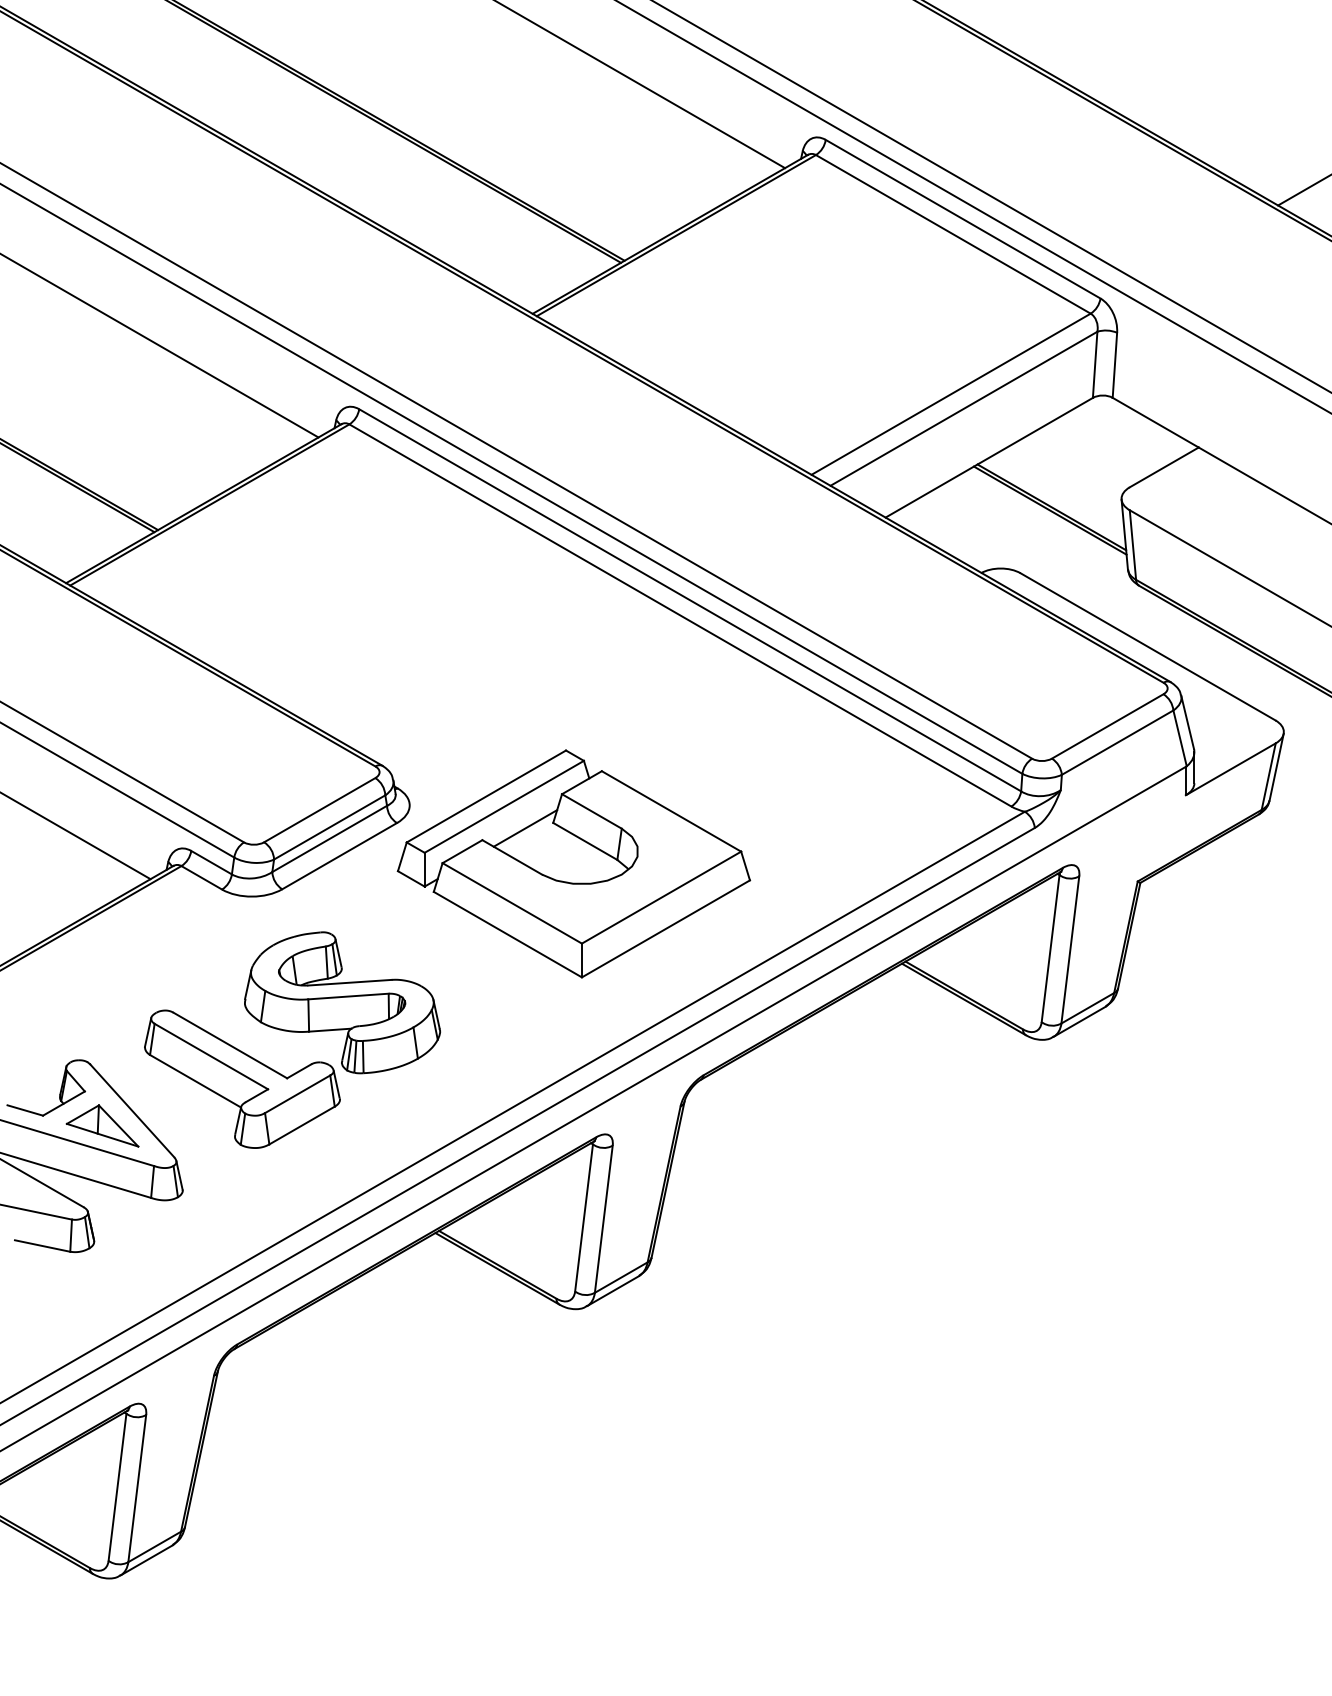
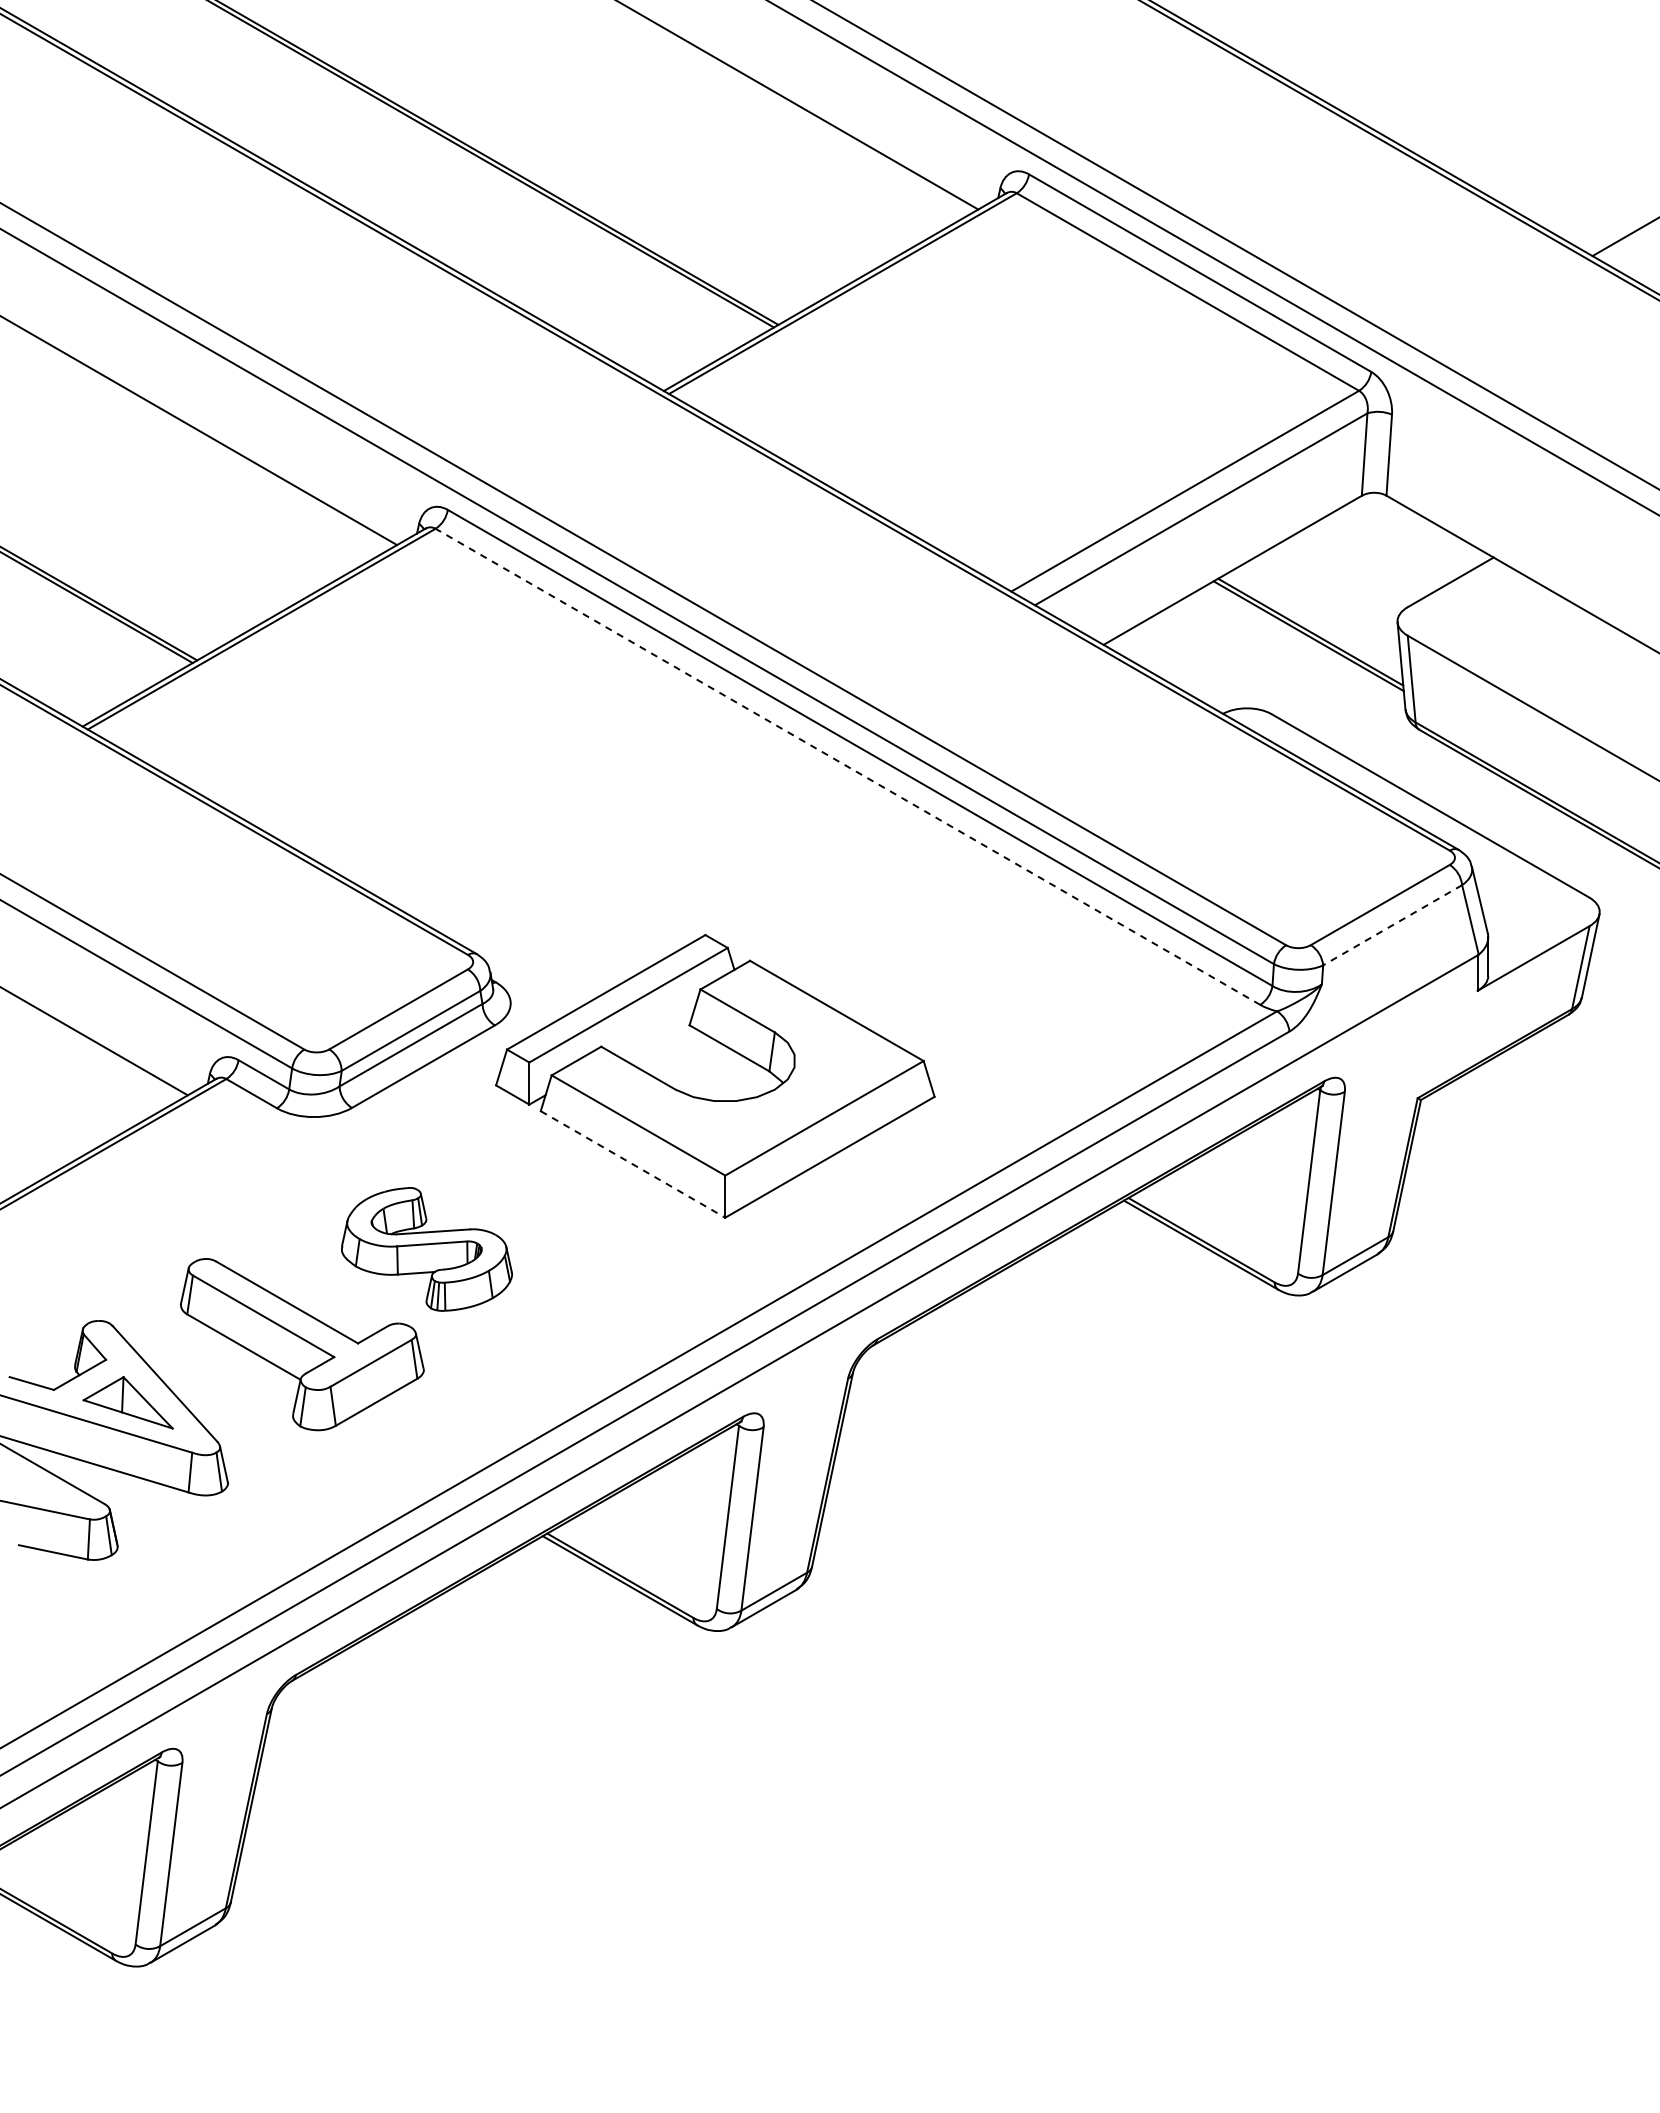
line: (680, 615) -> (847, 766), solid -> dashed
line: (1117, 742) -> (1392, 925), solid -> dashed
line: (525, 827) -> (654, 1031), removed
line: (508, 934) -> (633, 1164), solid -> dashed
part: (342, 1002) -> (426, 1249), size x0.7

